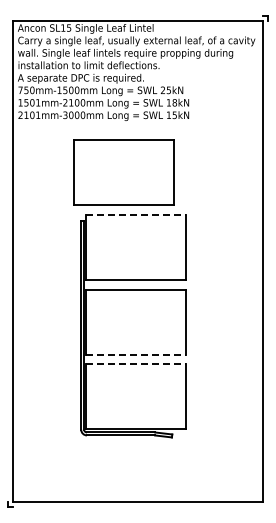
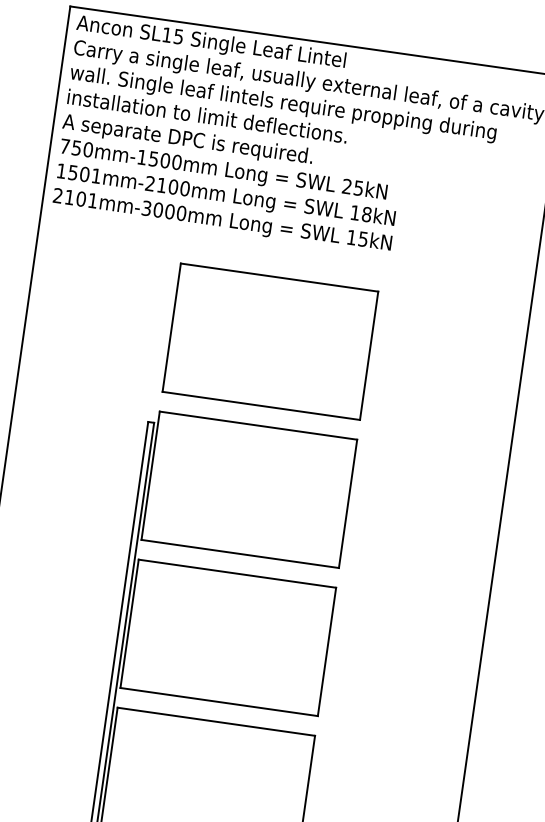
part: (123, 172) -> (269, 341), moved
line: (136, 214) -> (259, 424), dashed -> solid
line: (136, 354) -> (220, 702), dashed -> solid
line: (136, 364) -> (217, 721), dashed -> solid

